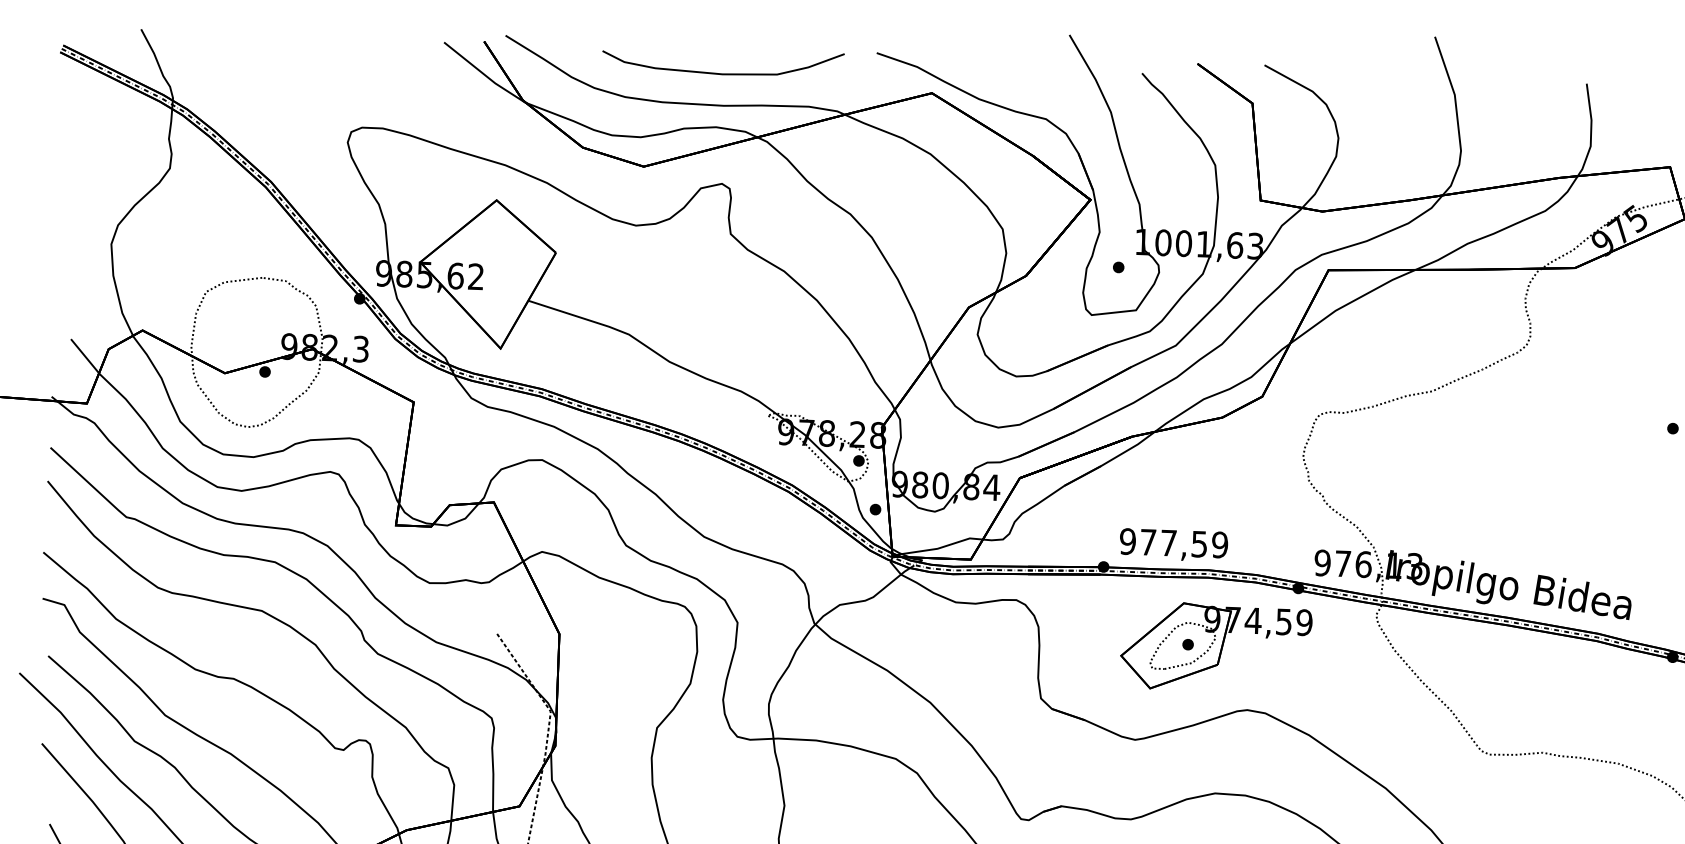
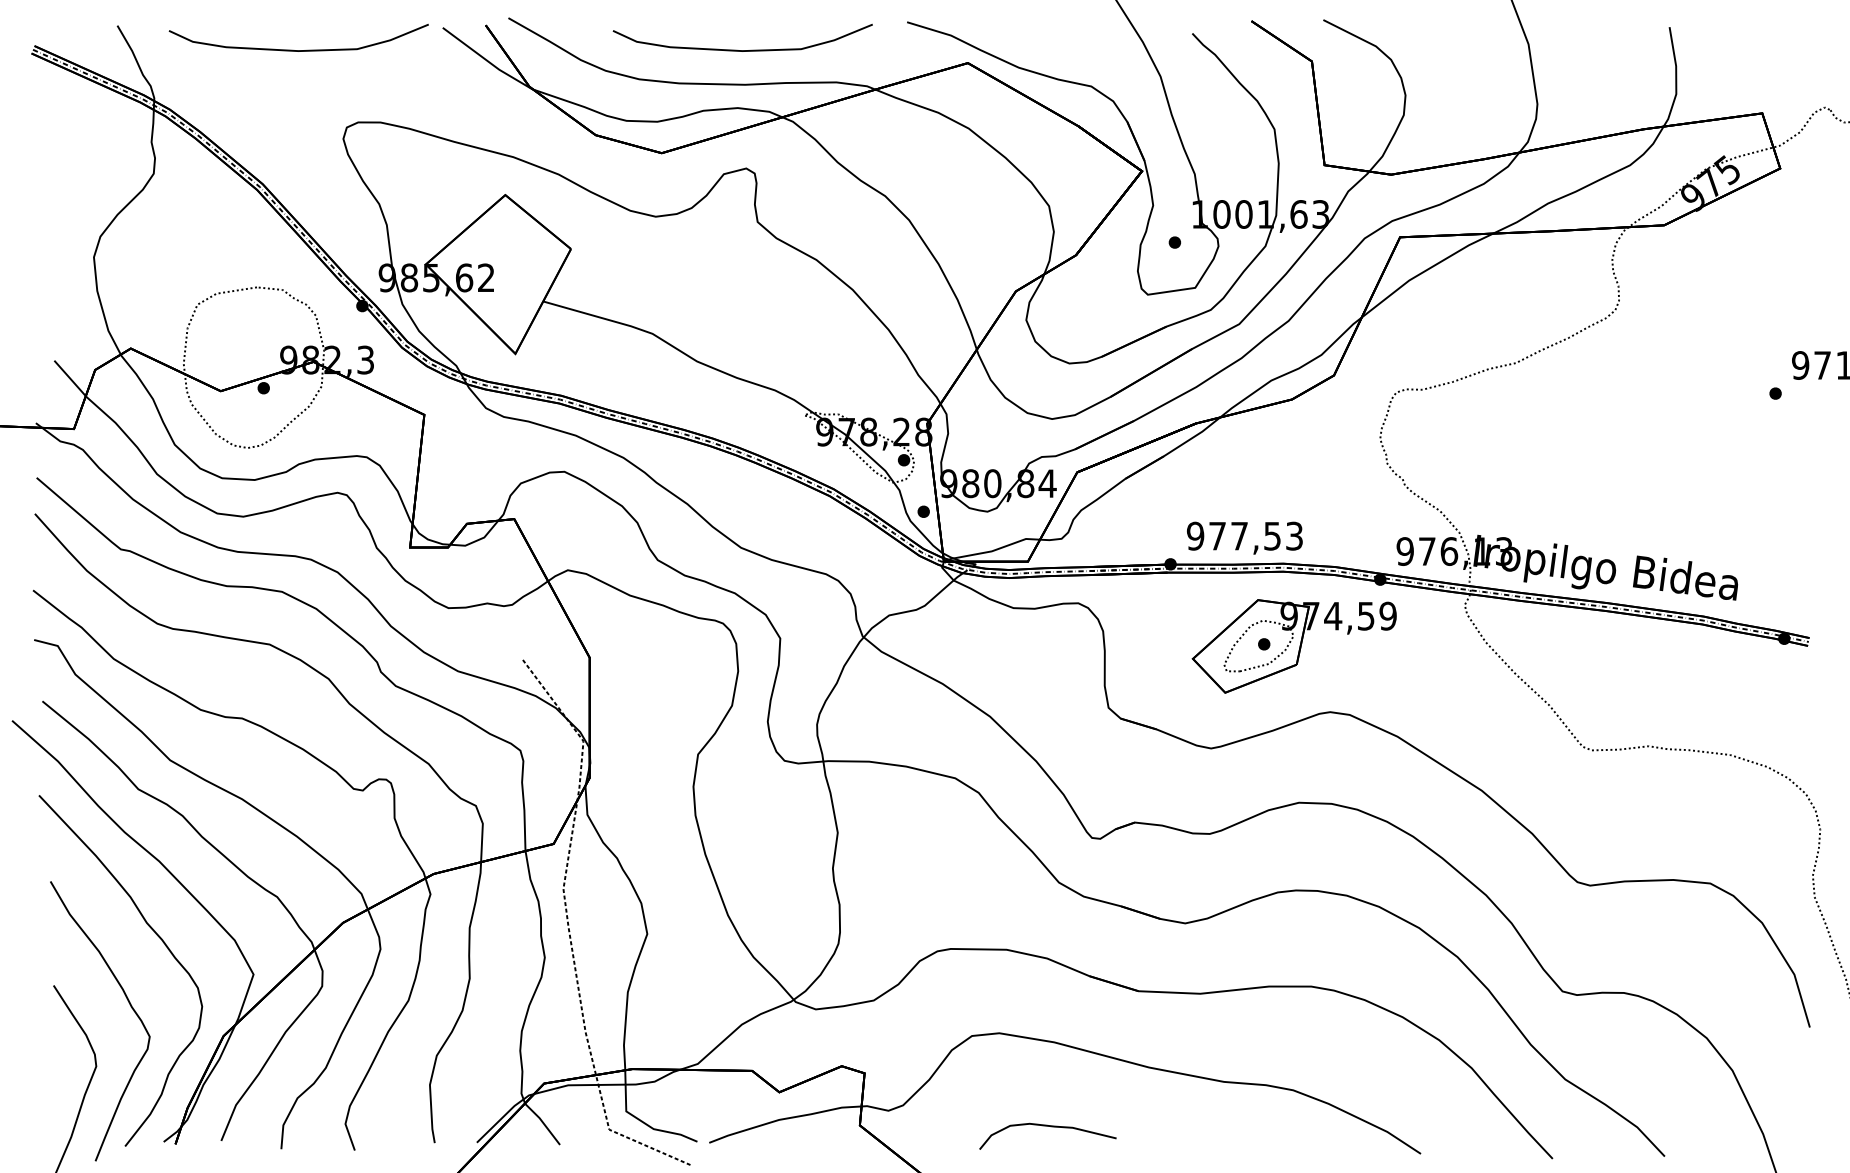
curve: (304, 57) -> (293, 49), added
text: (1220, 544) -> (1294, 535), 977,59 -> 977,53

